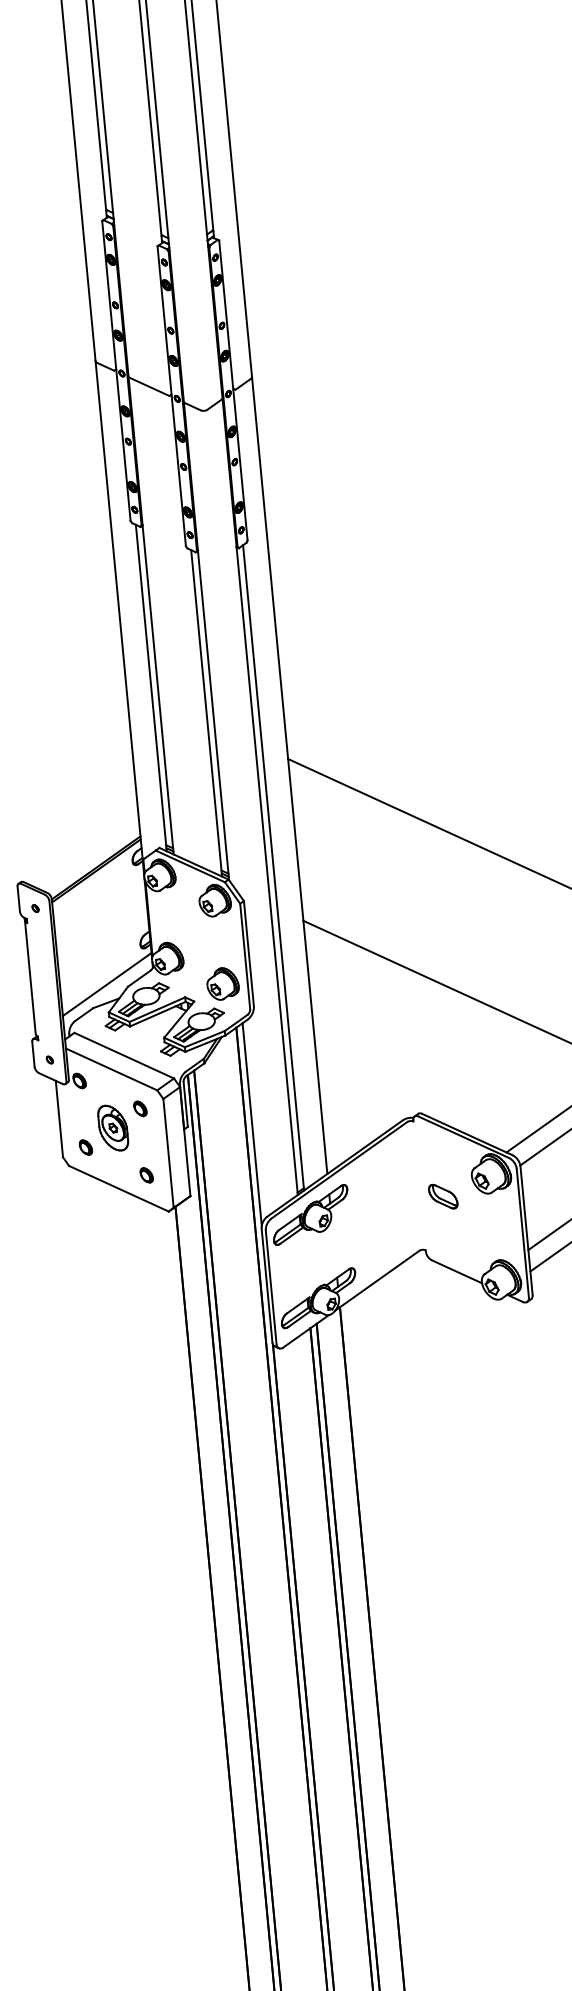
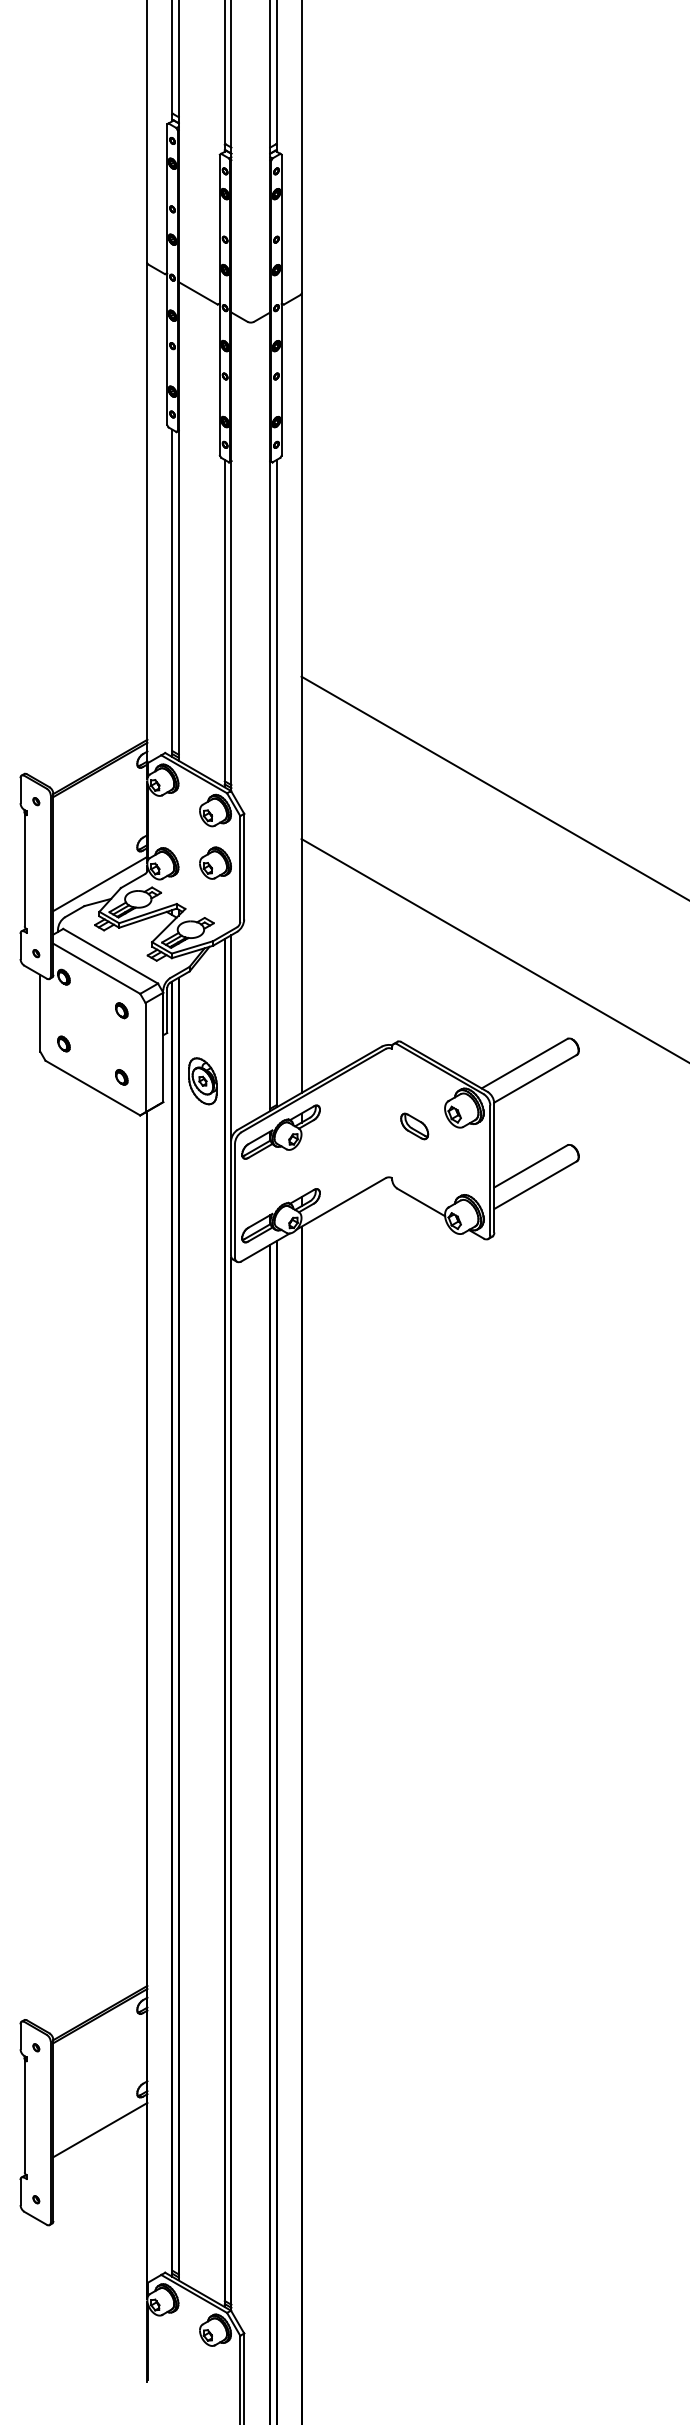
part: (222, 983) -> (215, 862), moved
part: (112, 1128) -> (202, 1081), moved

